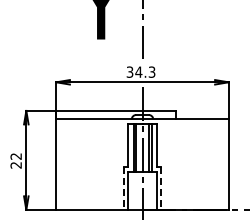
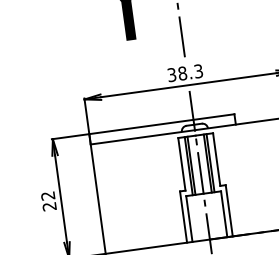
text: (138, 71) -> (182, 72), 34.3 -> 38.3
line: (123, 189) -> (183, 218), dashed -> solid
line: (161, 189) -> (229, 211), dashed -> solid

